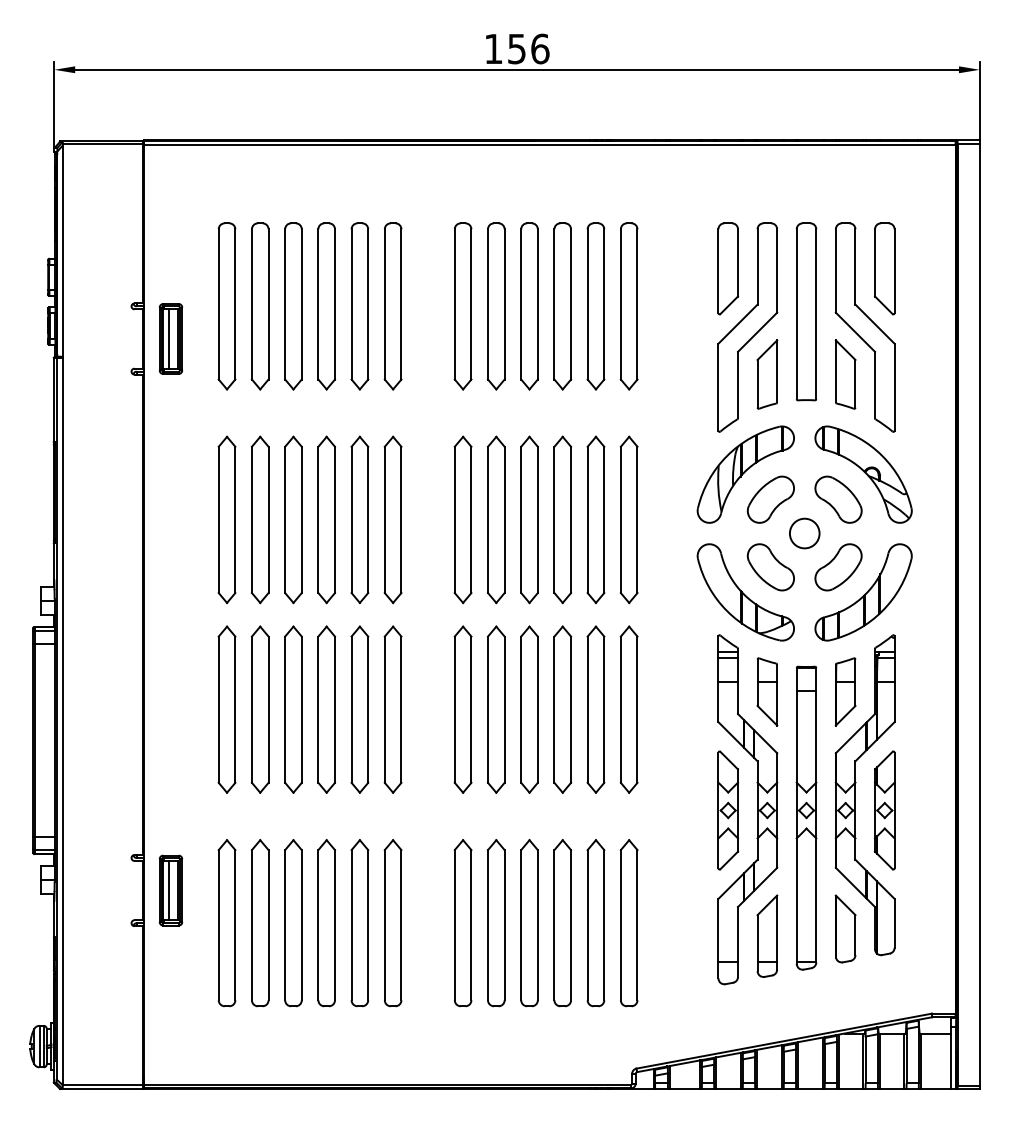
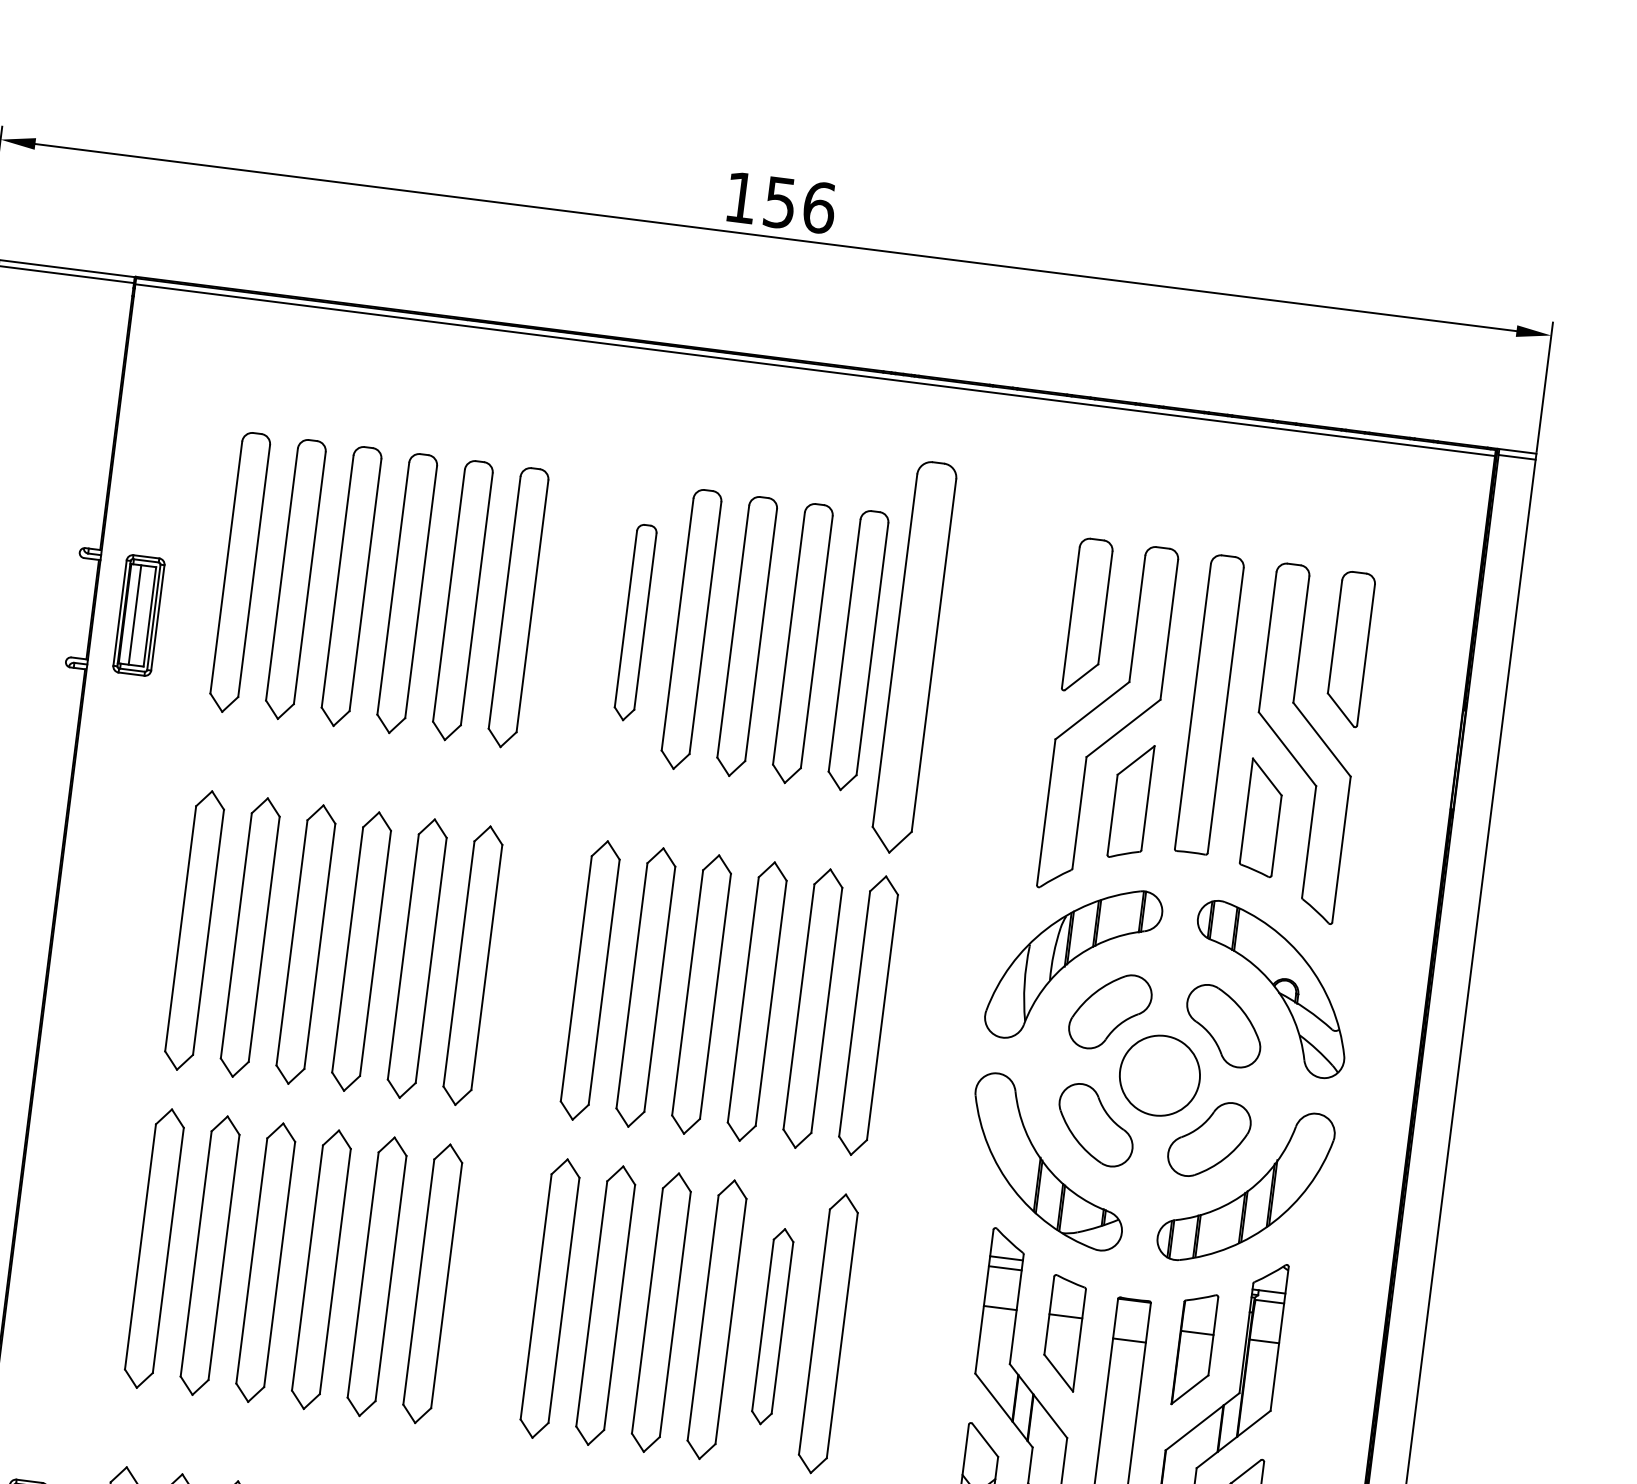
part: (462, 306) -> (634, 622), size x0.7
part: (628, 306) -> (912, 657), size x1.4
circle: (804, 533) -> (1159, 1075), size x1.6
part: (595, 709) -> (771, 1326), size x0.7

